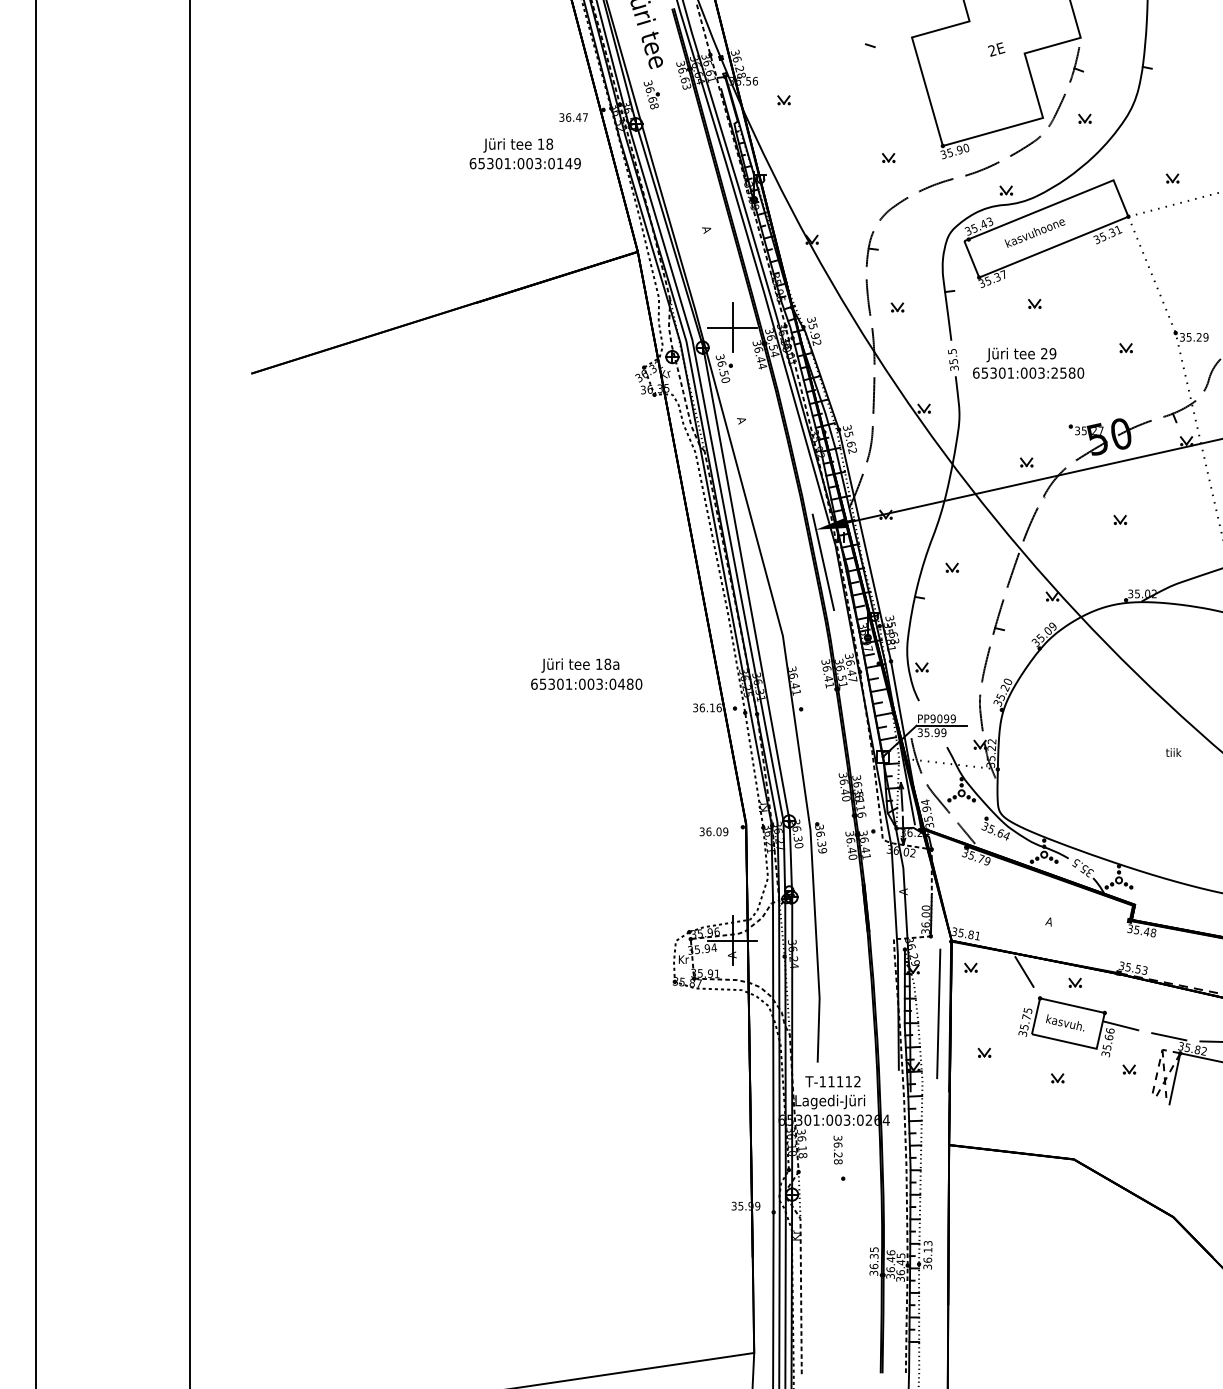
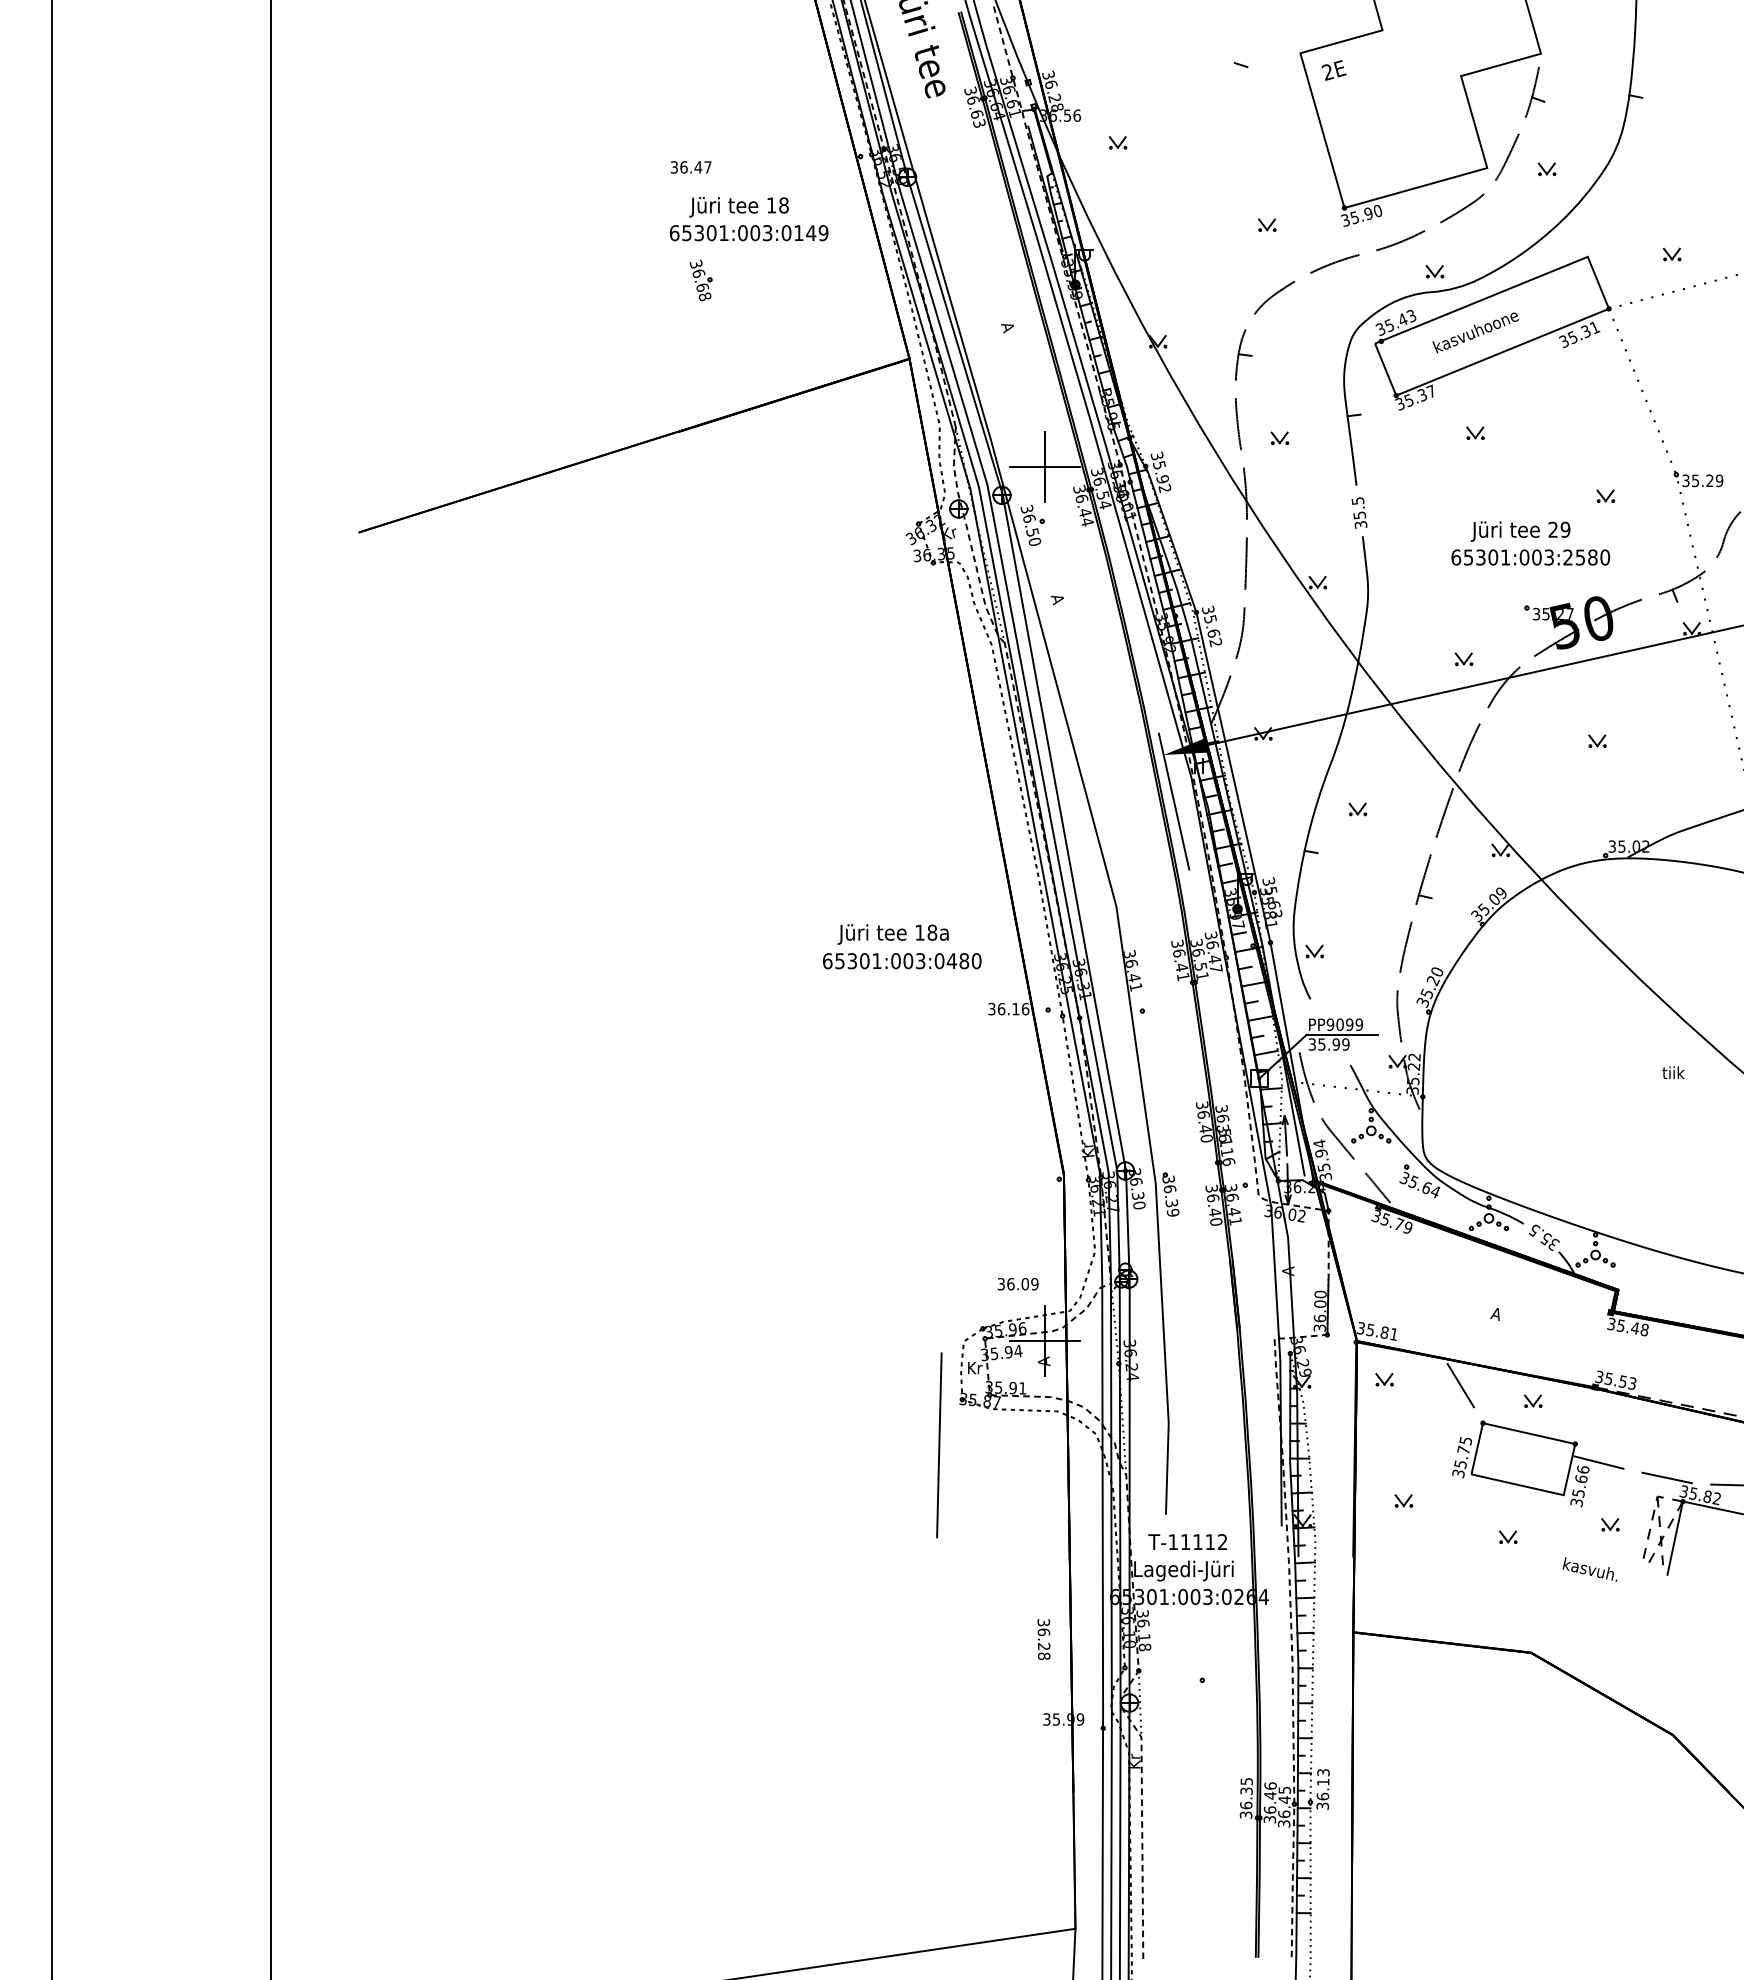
text: (996, 49) -> (1333, 70), moved
part: (651, 94) -> (700, 280), moved
text: (573, 117) -> (690, 167), moved
text: (1028, 362) -> (1530, 542), moved
text: (586, 673) -> (901, 945), moved
text: (713, 831) -> (1017, 1283), moved
line: (938, 1013) -> (939, 1444), moved
text: (1065, 1022) -> (1590, 1568), moved
text: (837, 1149) -> (1043, 1638), moved

